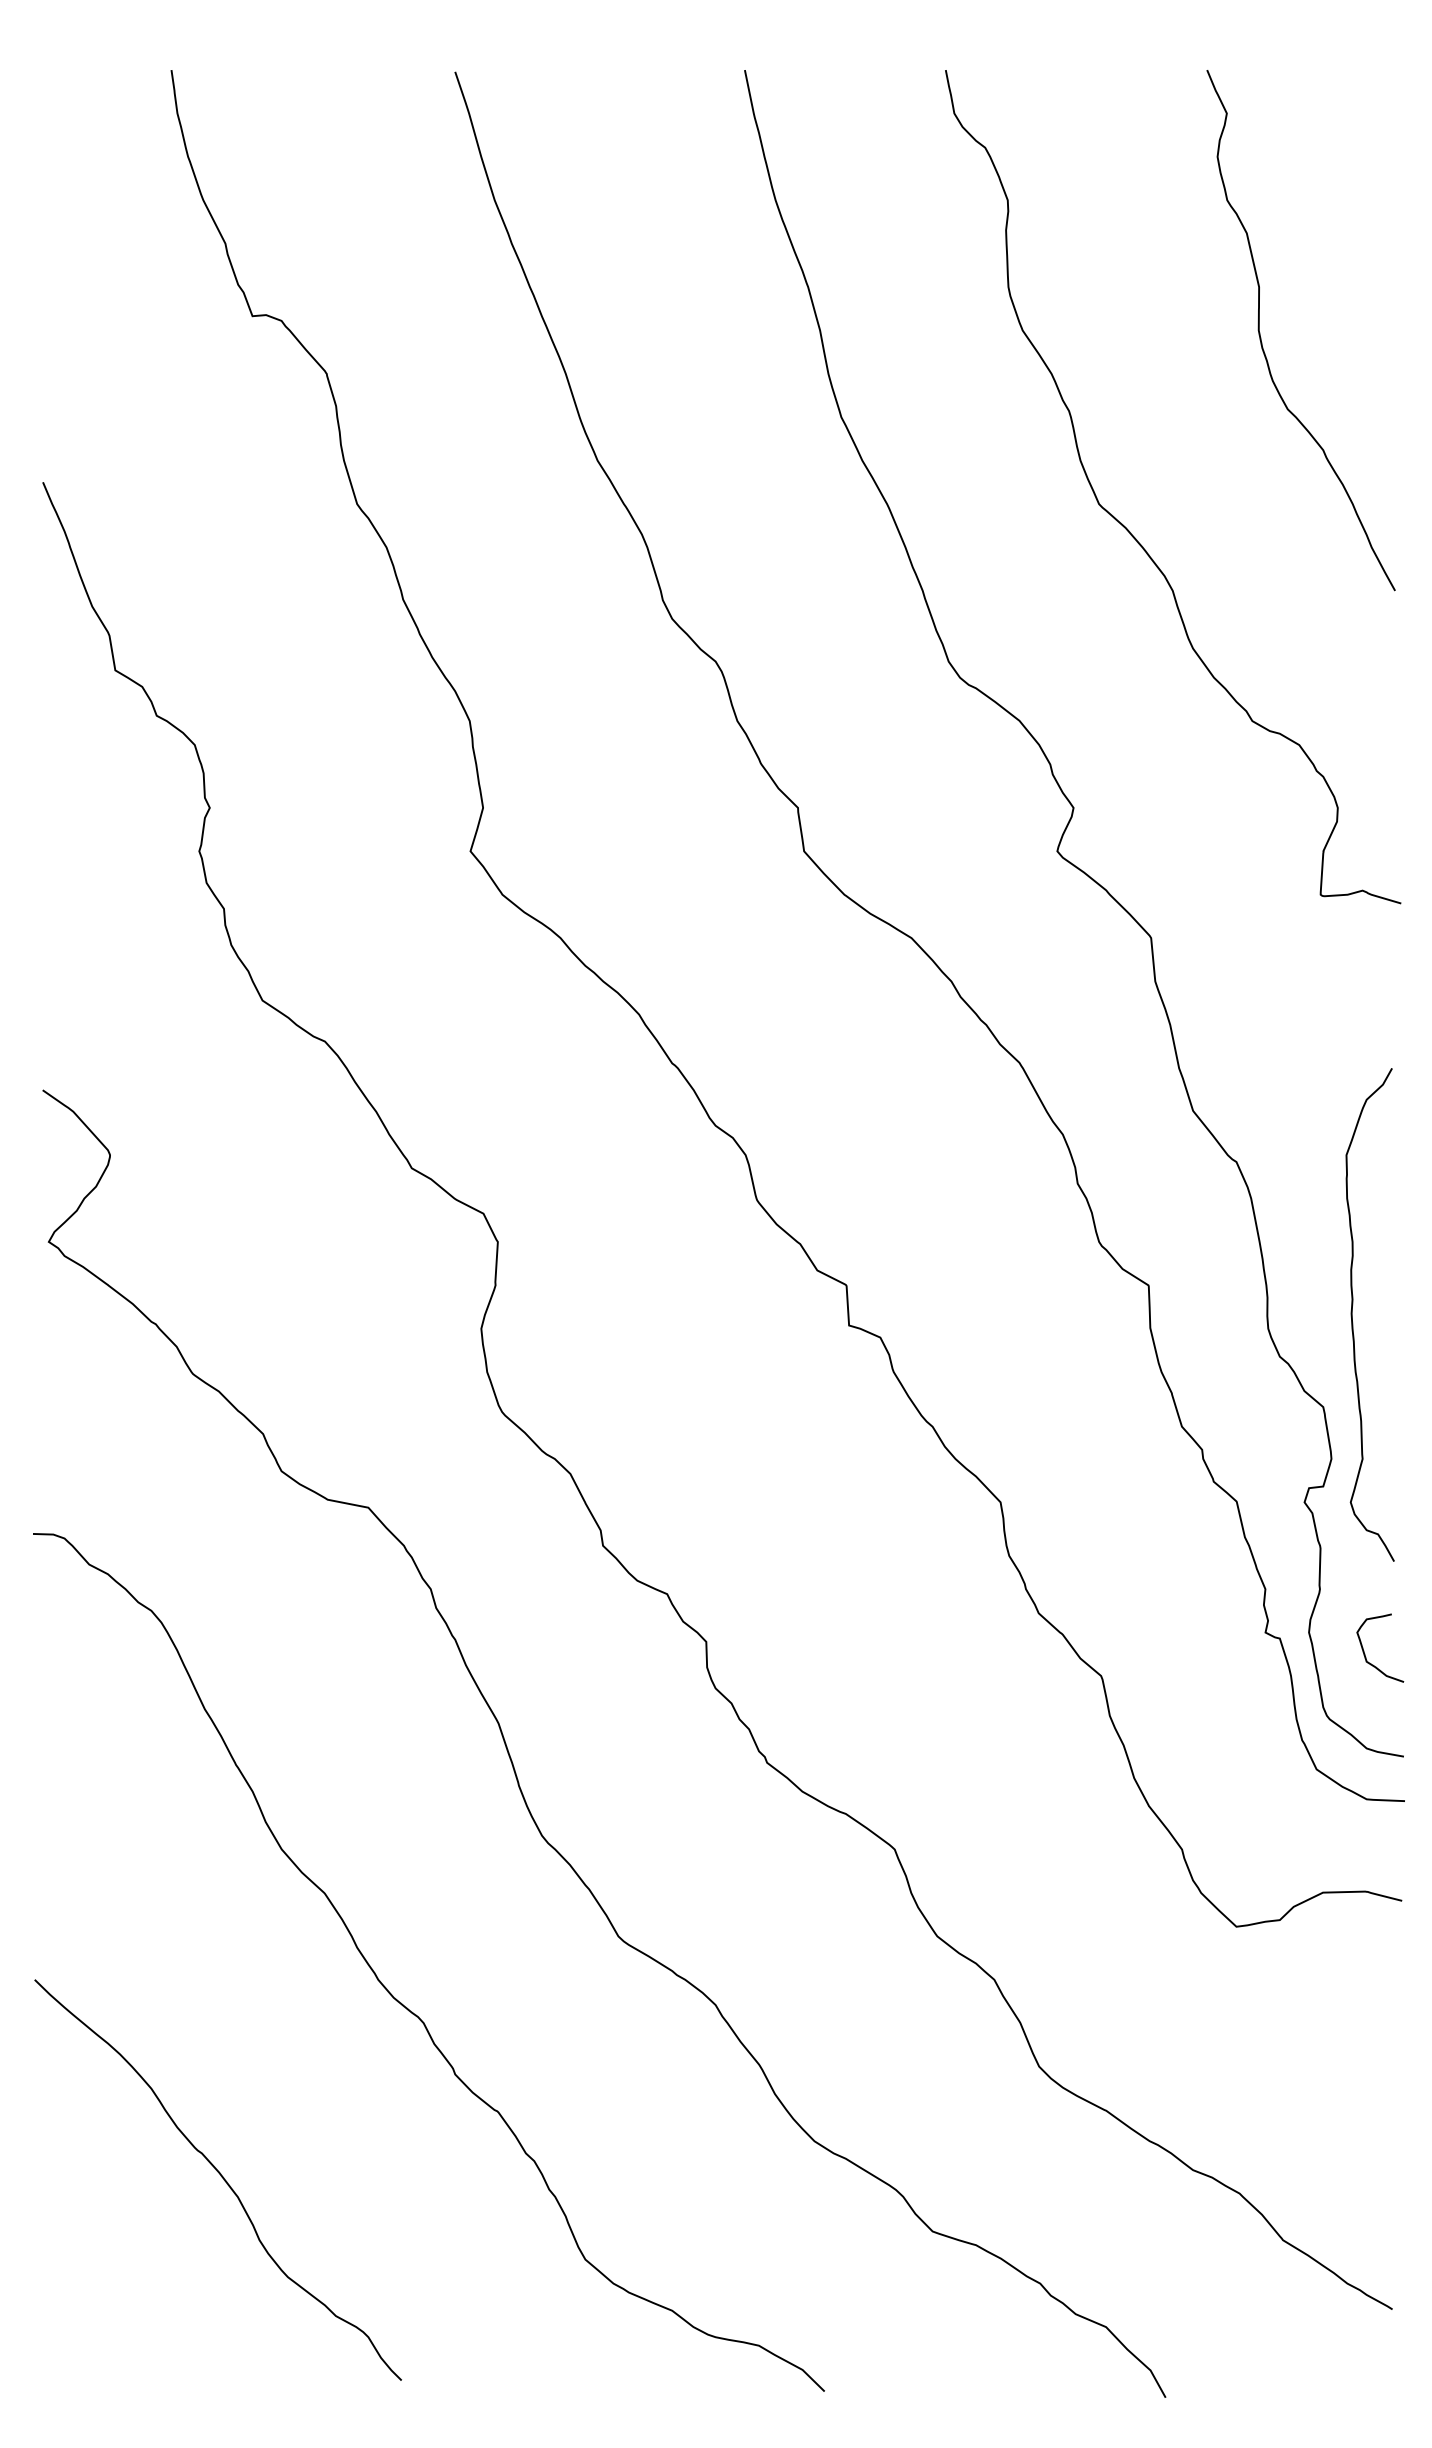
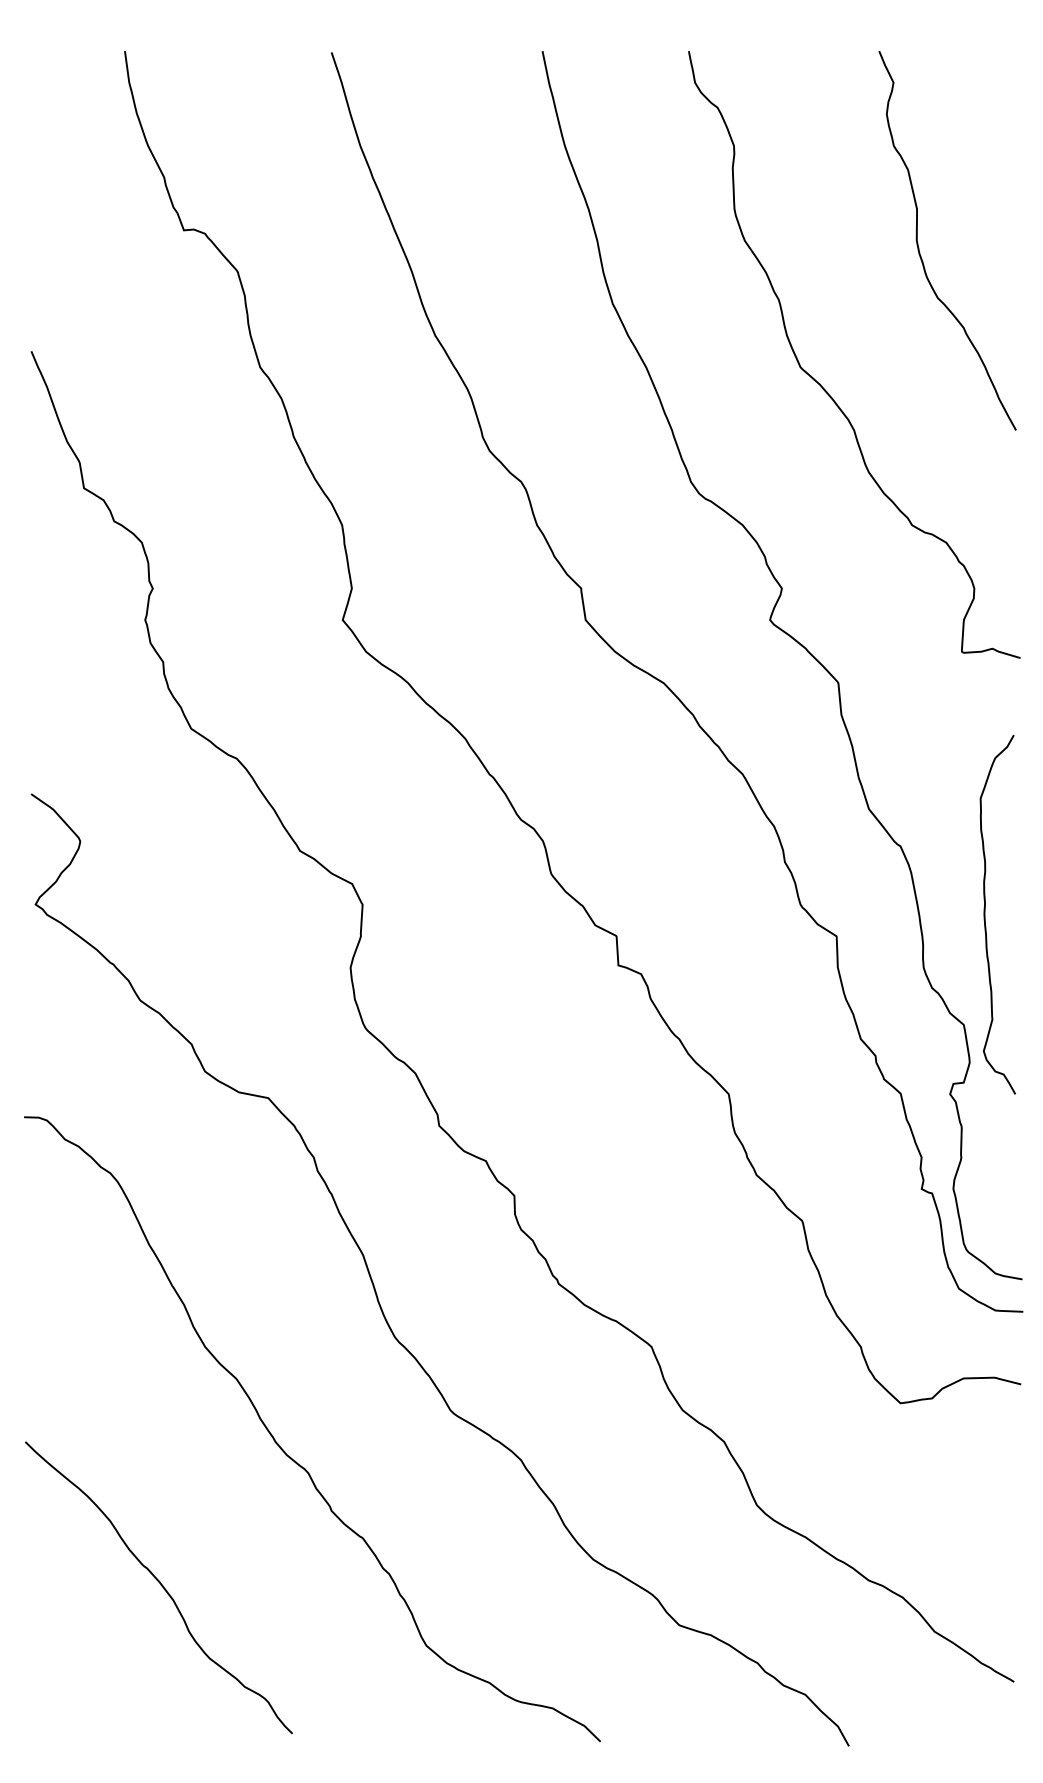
curve: (1353, 1314) -> (985, 914), moved
curve: (1365, 1652) -> (994, 1203), removed

